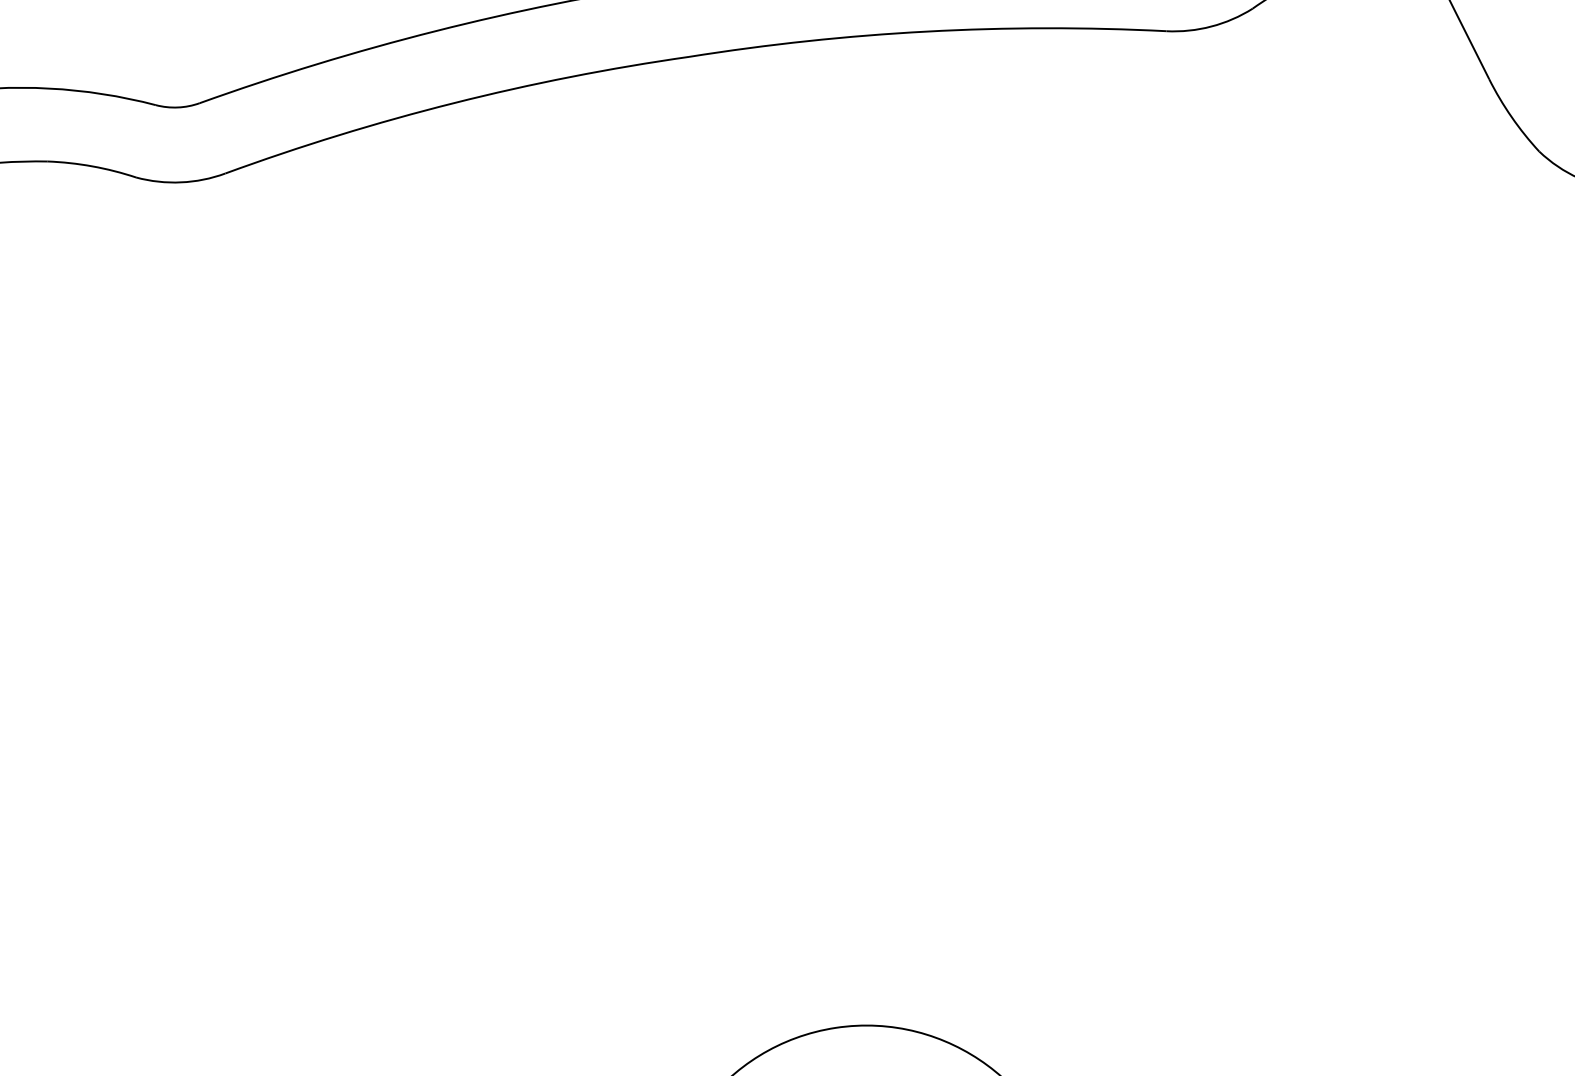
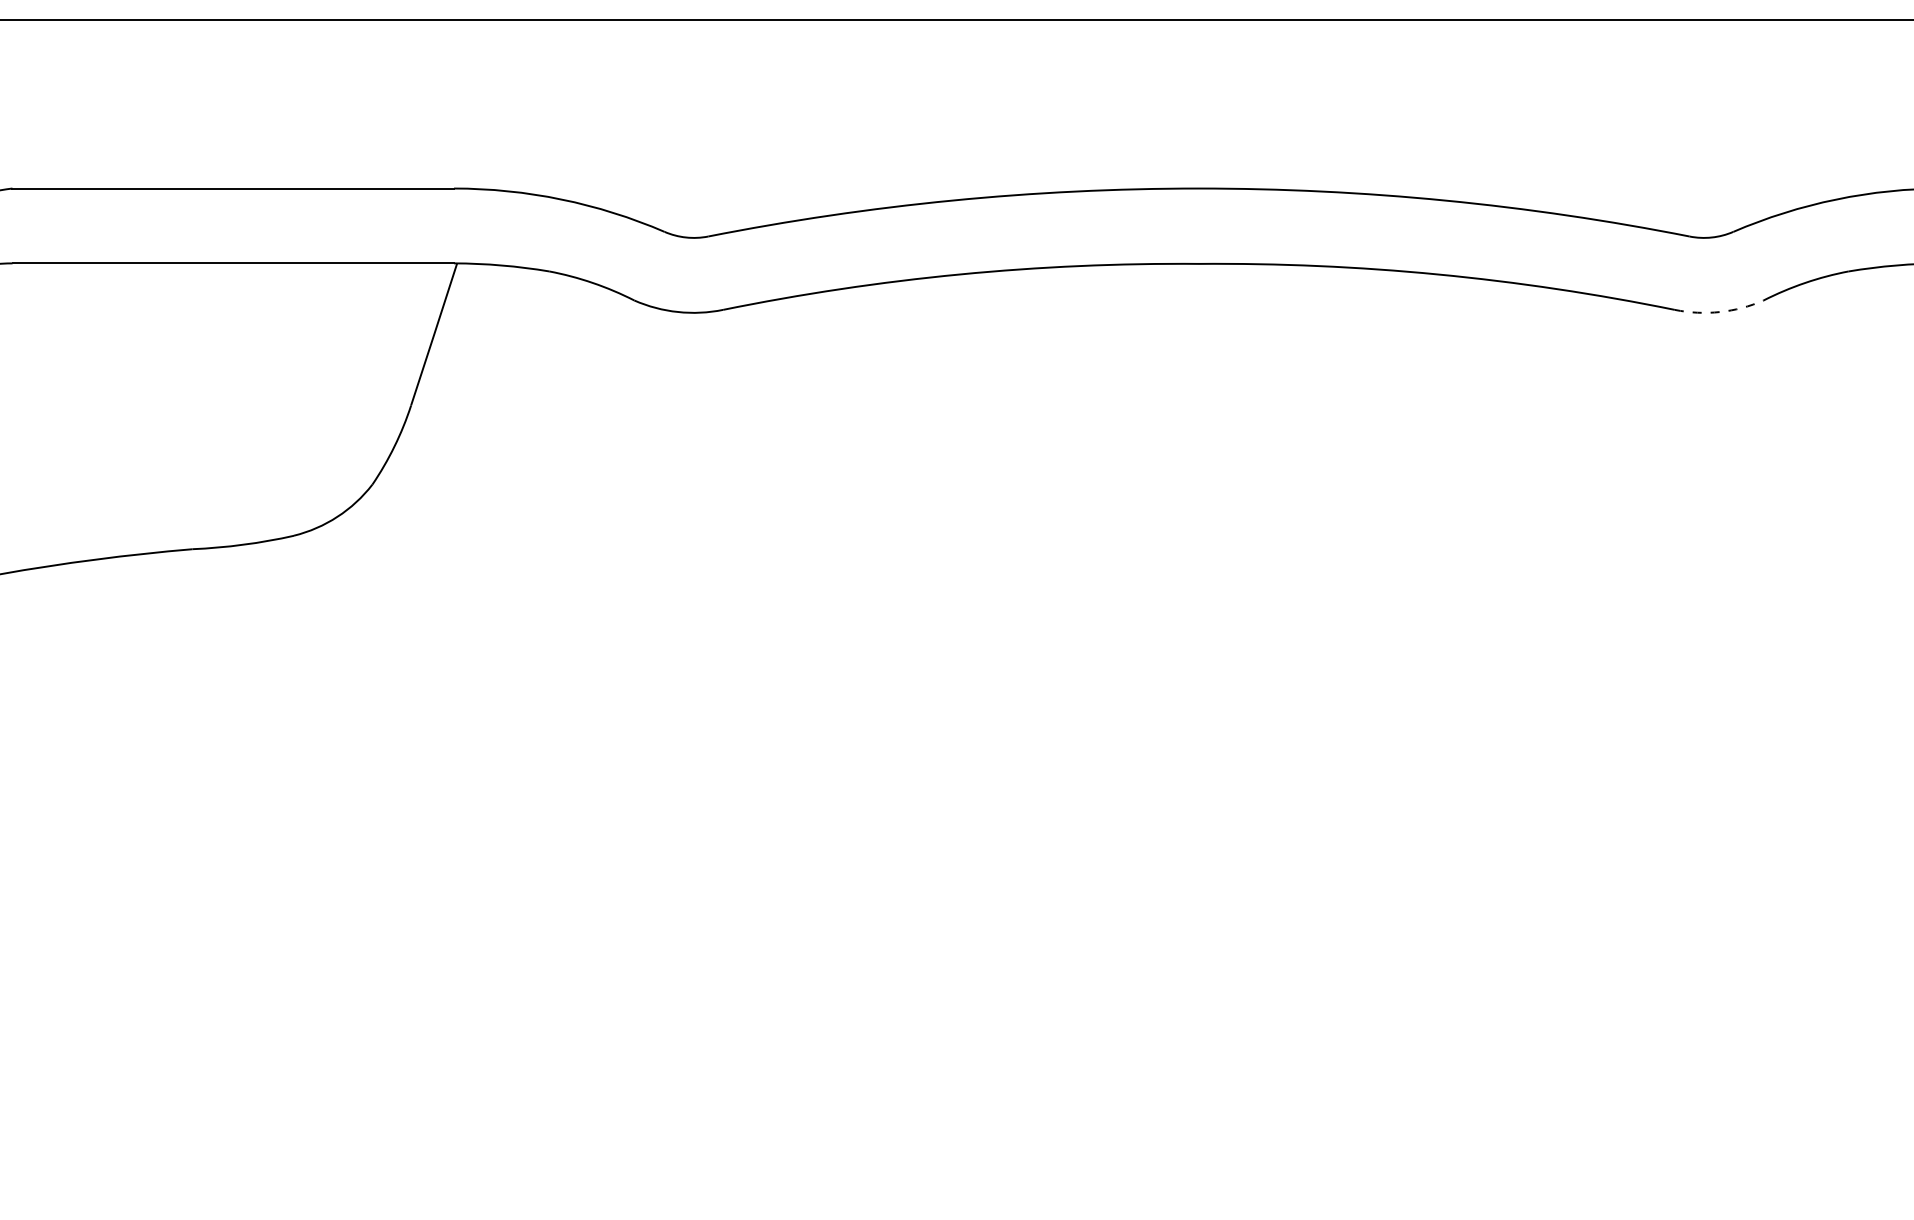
arc: (1210, 27) -> (1719, 312), solid -> dashed

